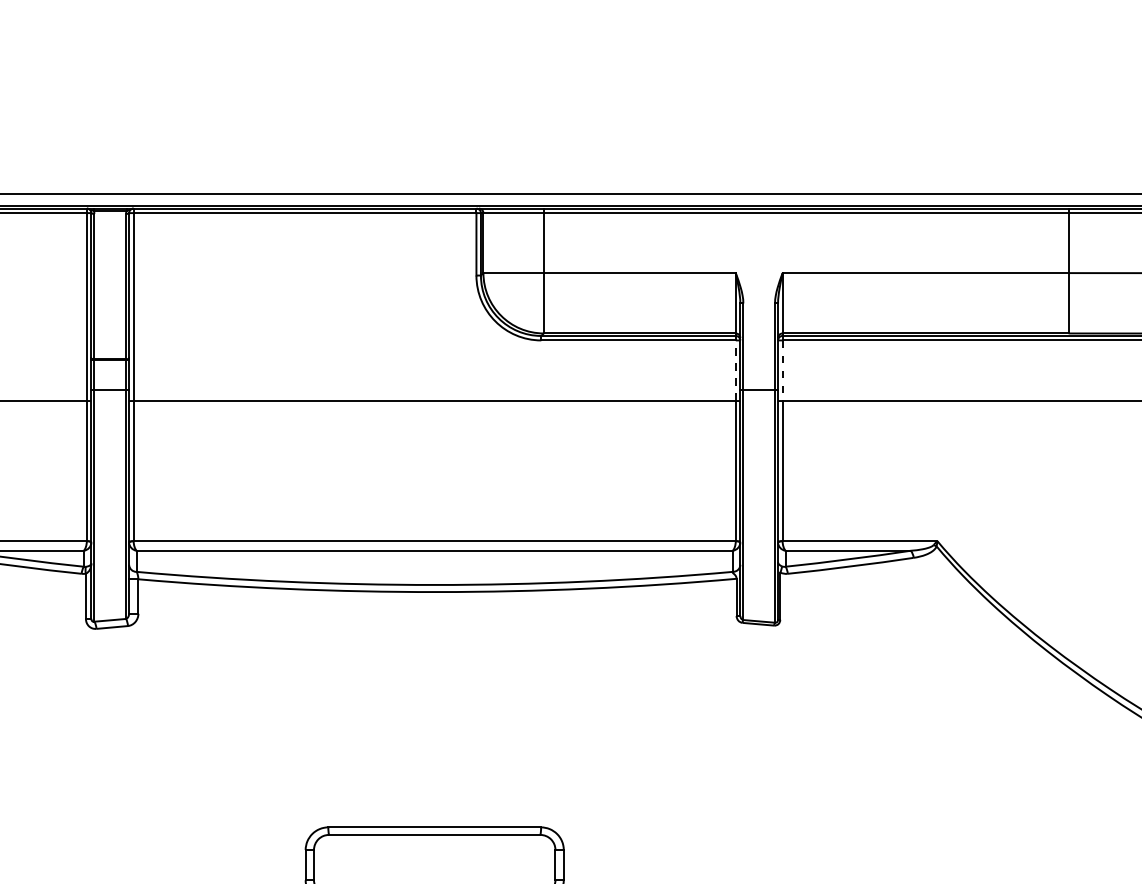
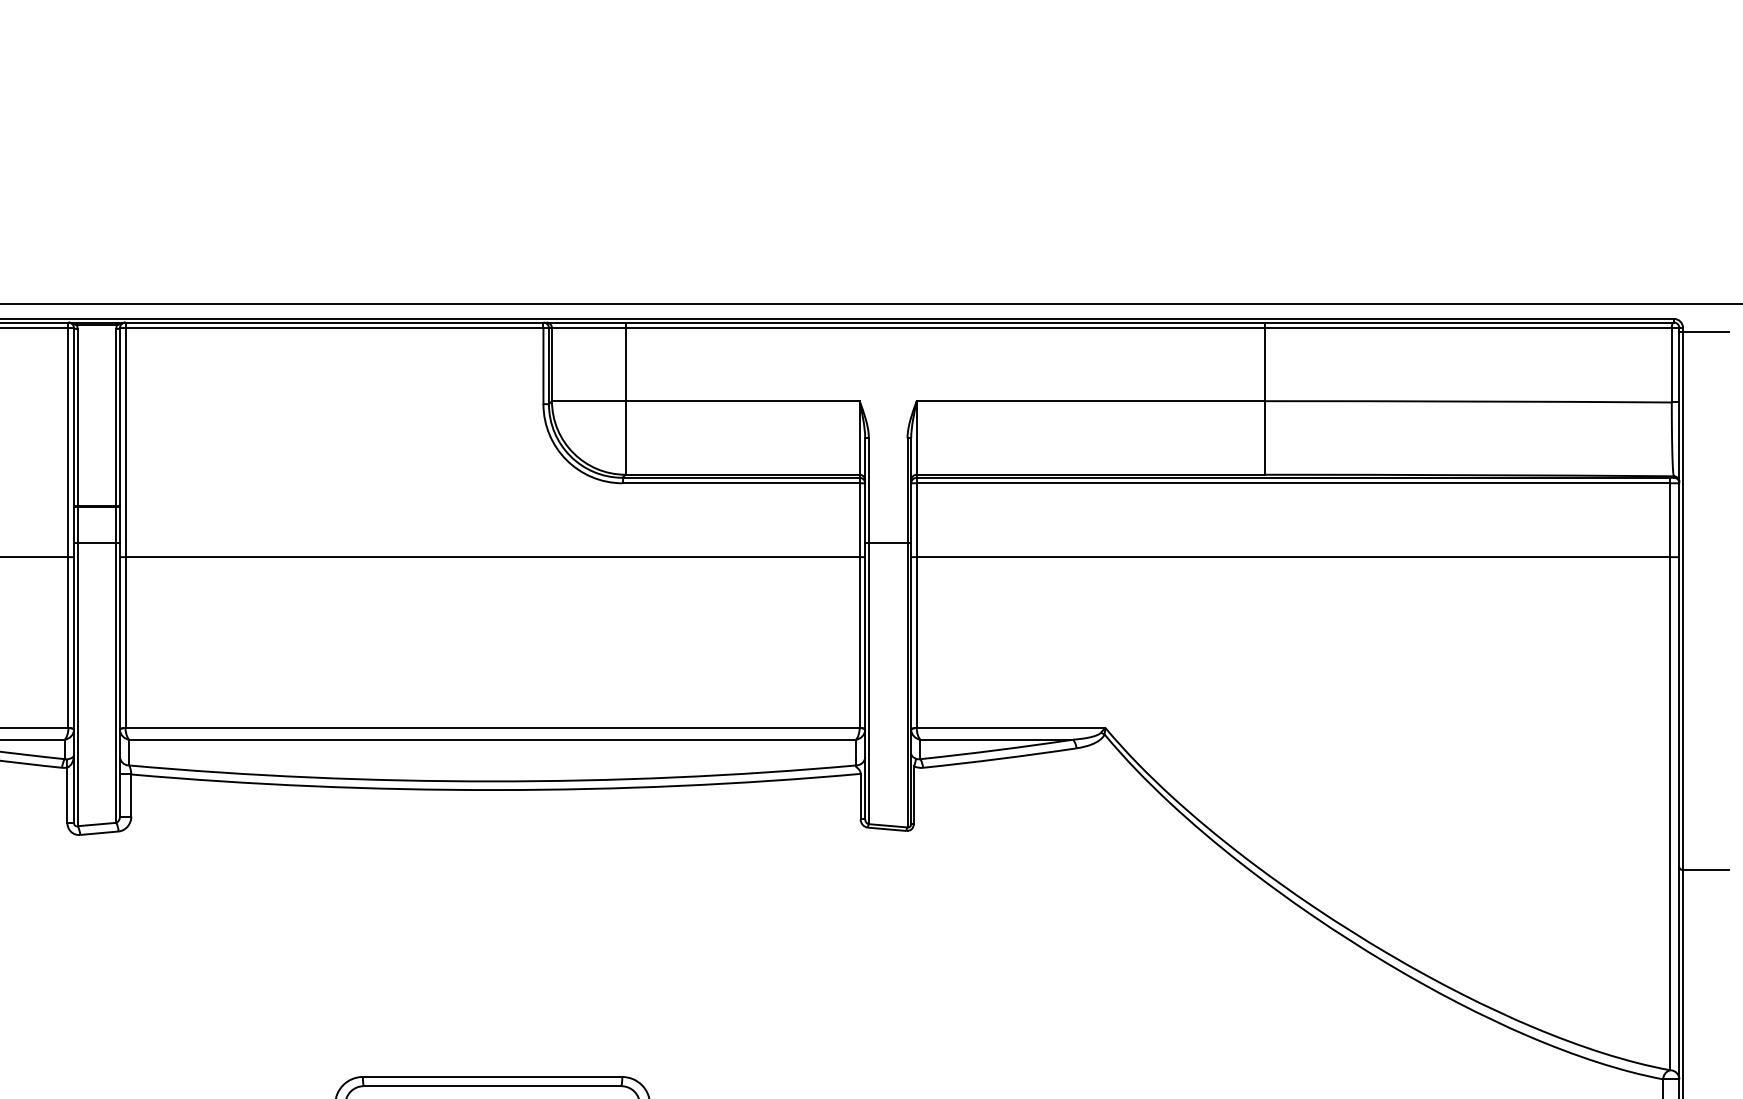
line: (735, 370) -> (859, 520), dashed -> solid
line: (782, 370) -> (916, 520), dashed -> solid

